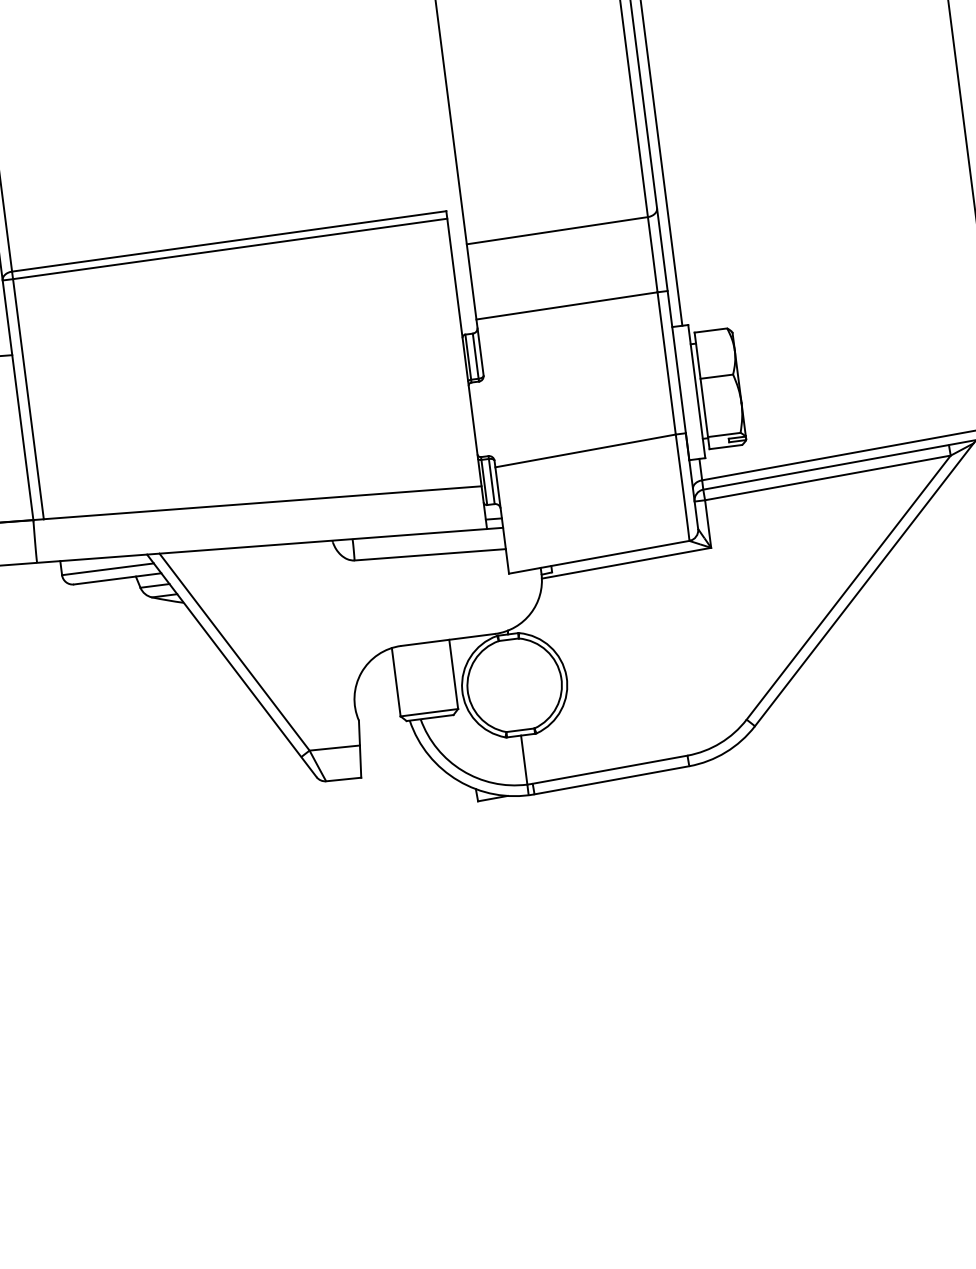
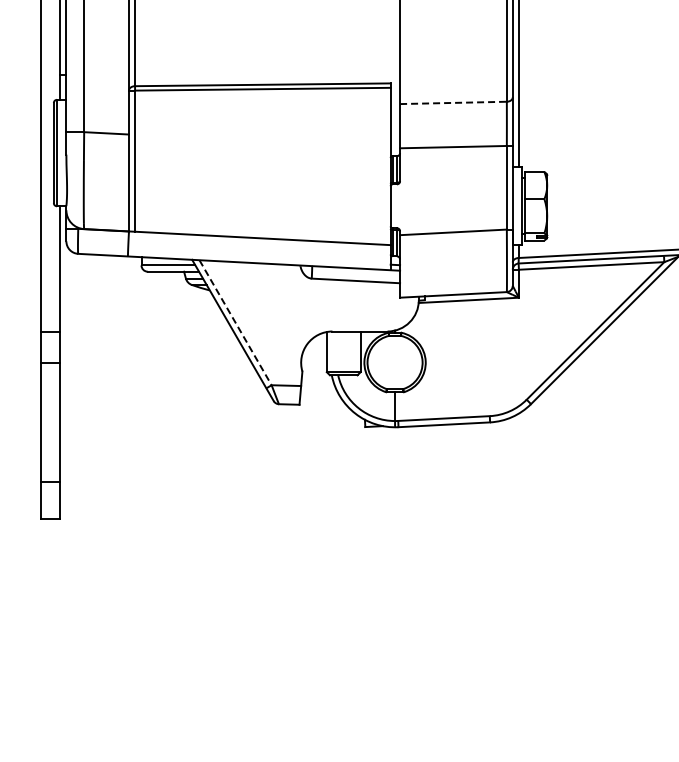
line: (557, 229) -> (453, 102), solid -> dashed
line: (234, 653) -> (235, 323), solid -> dashed

